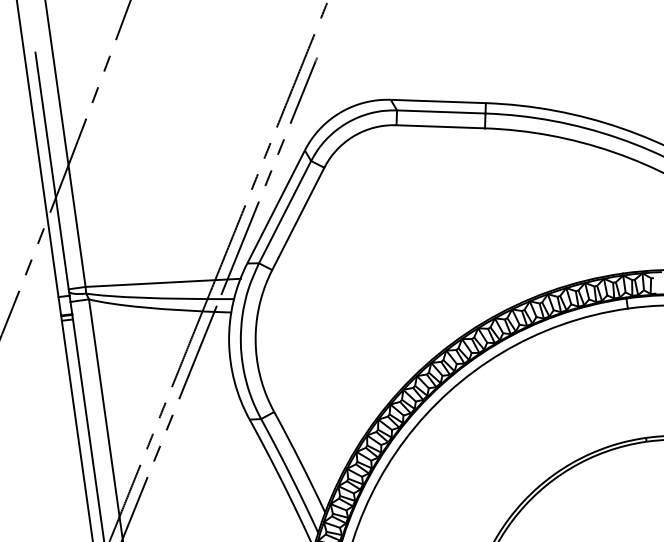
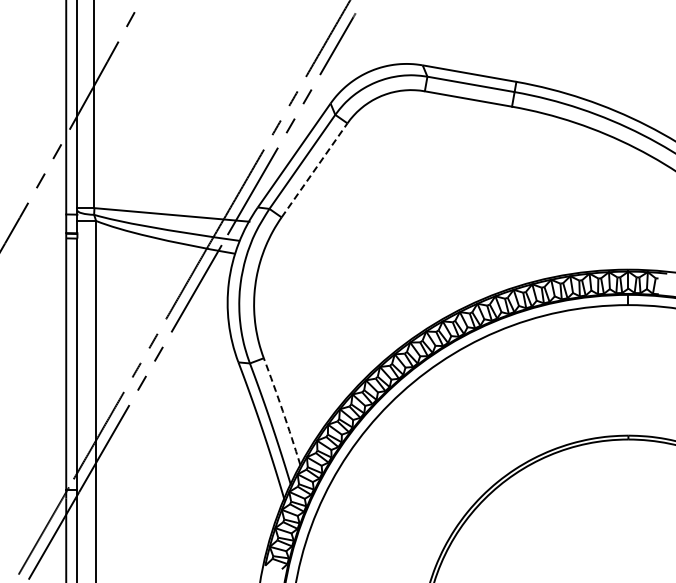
line: (298, 219) -> (314, 170), solid -> dashed
arc: (300, 462) -> (282, 411), solid -> dashed

